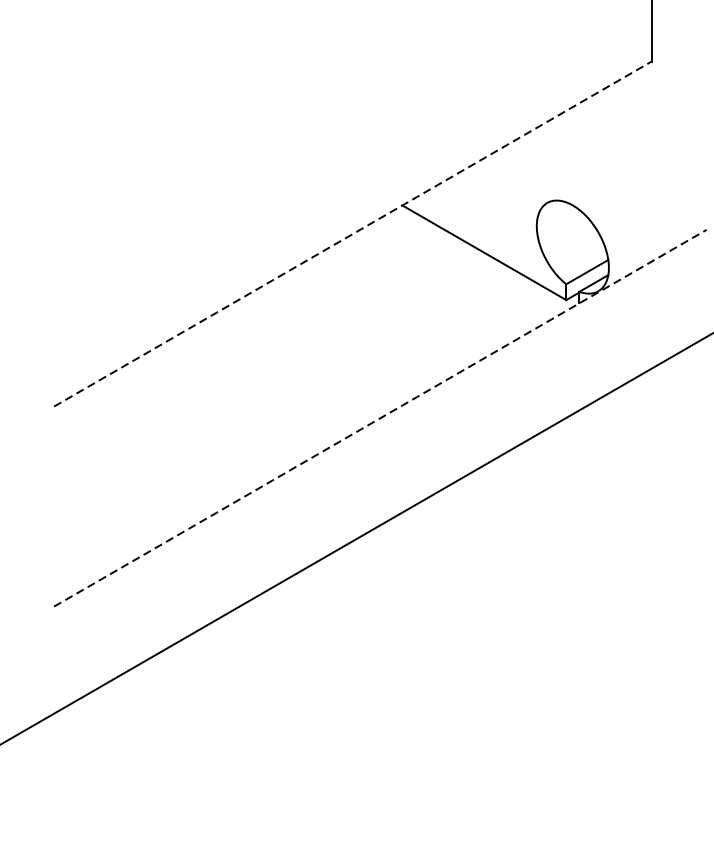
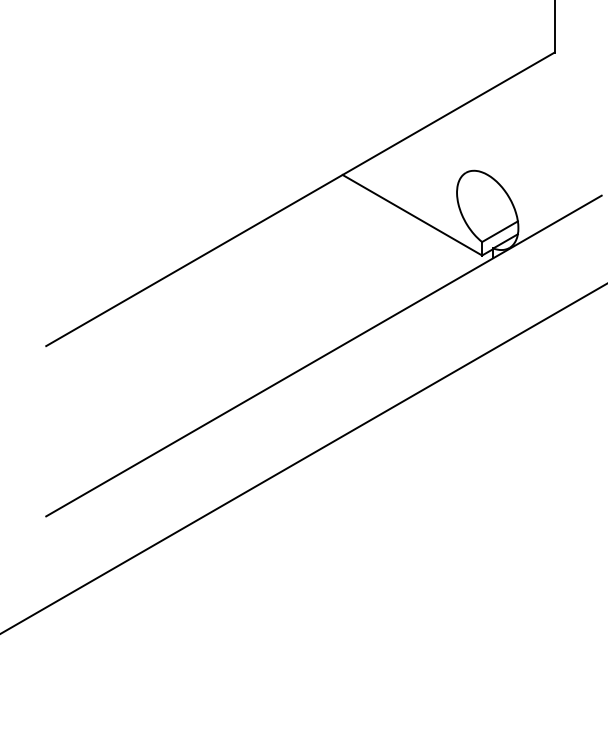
line: (352, 234) -> (300, 199), dashed -> solid
line: (379, 418) -> (323, 356), dashed -> solid

